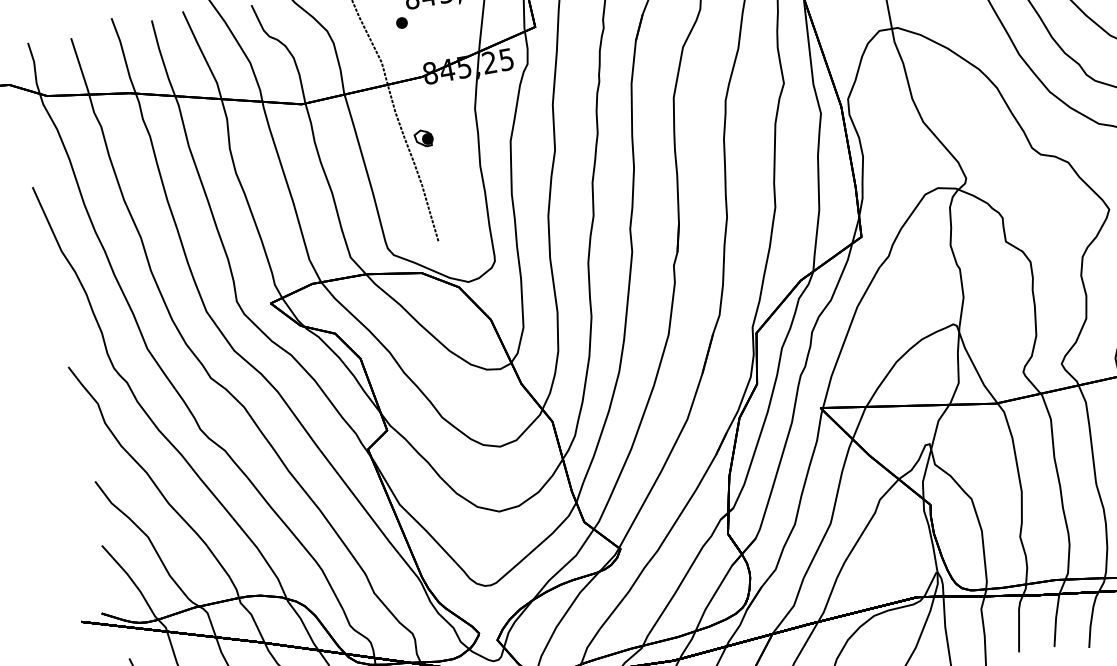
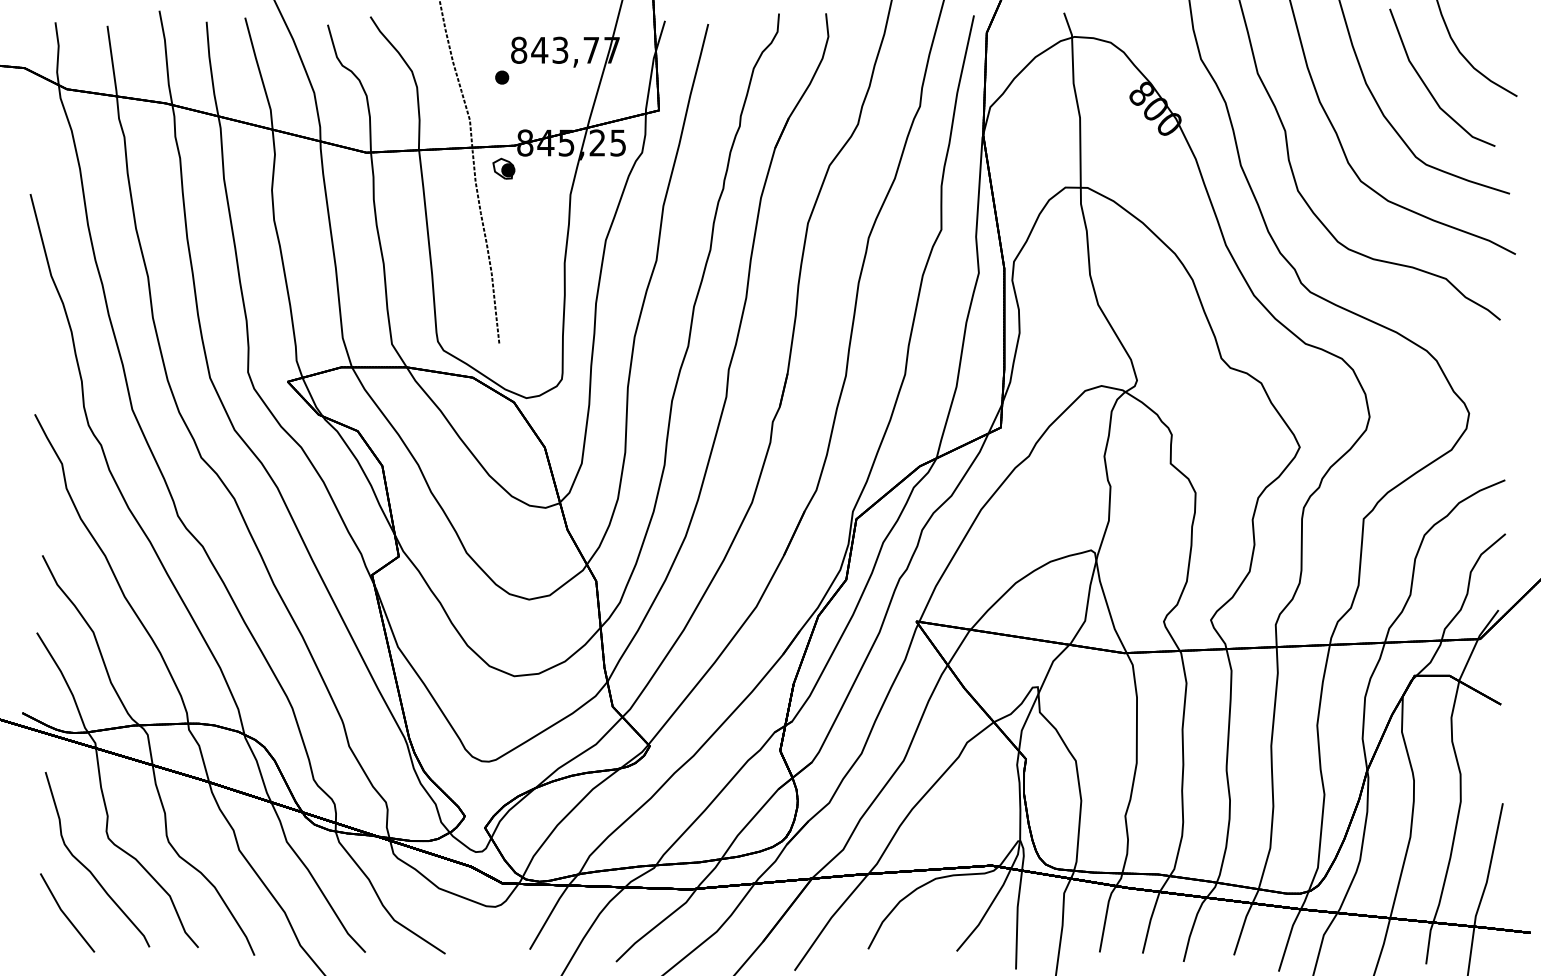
part: (423, 138) -> (503, 168), moved

